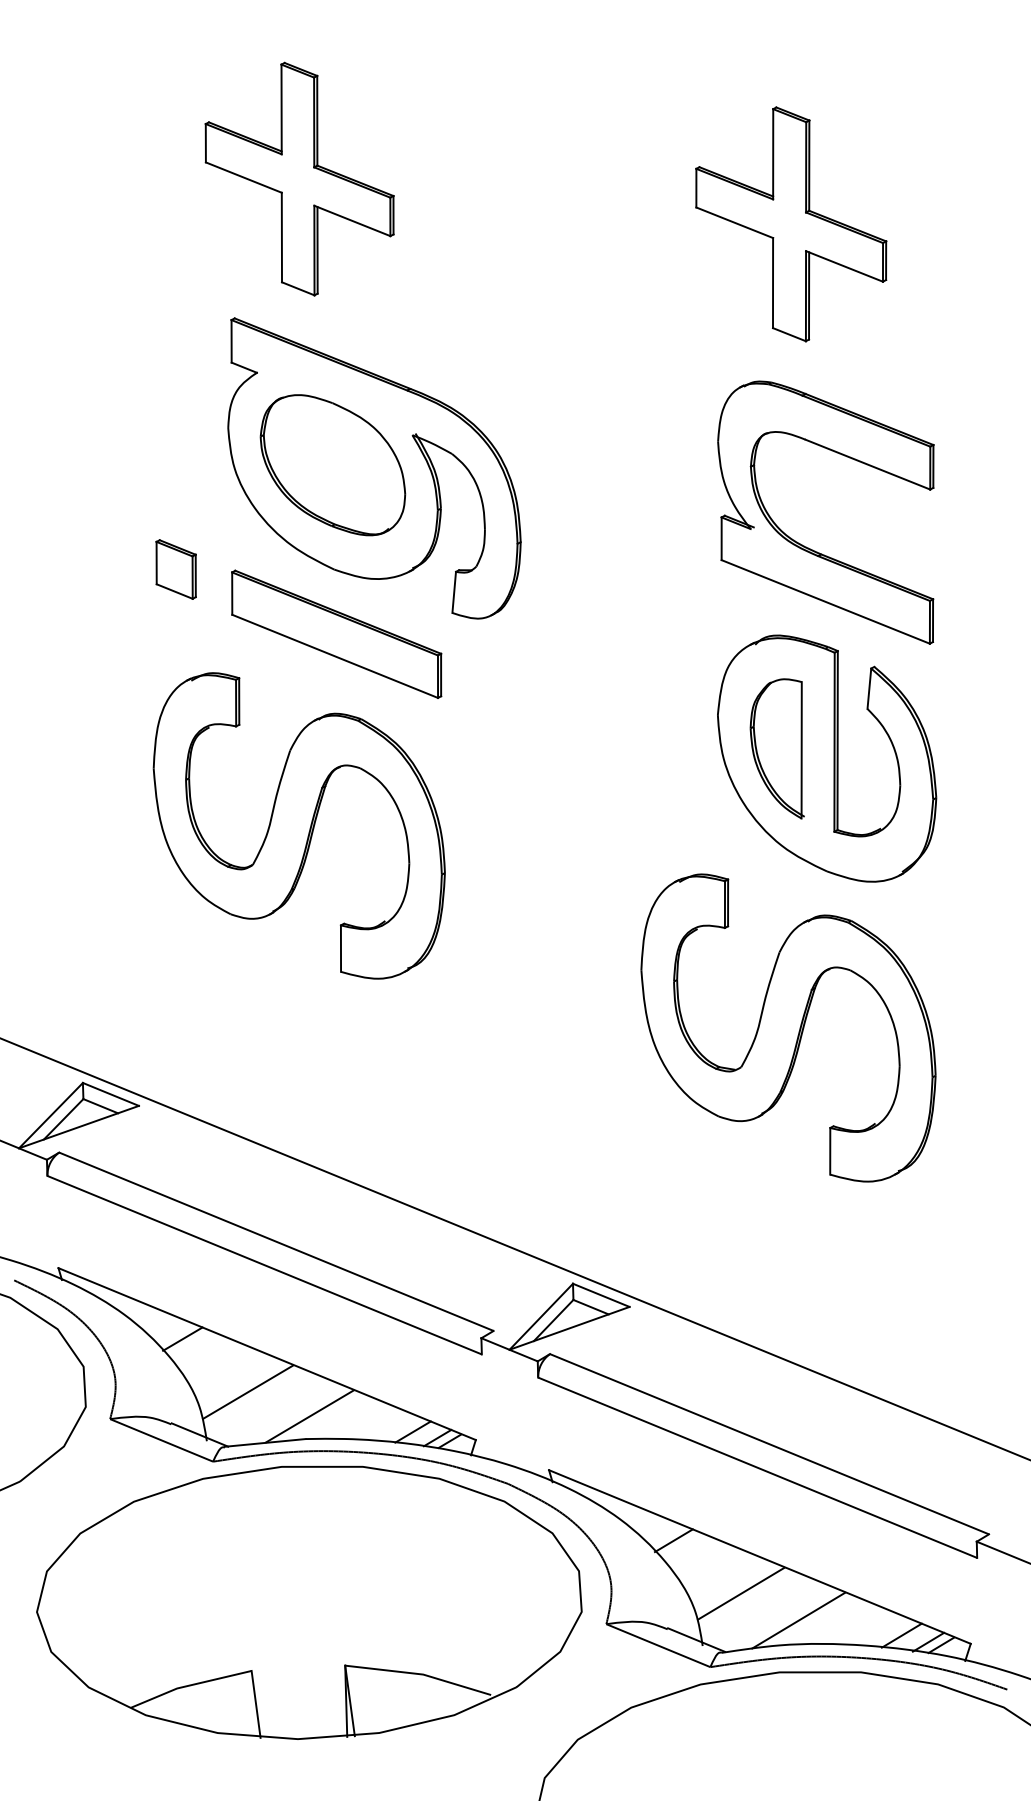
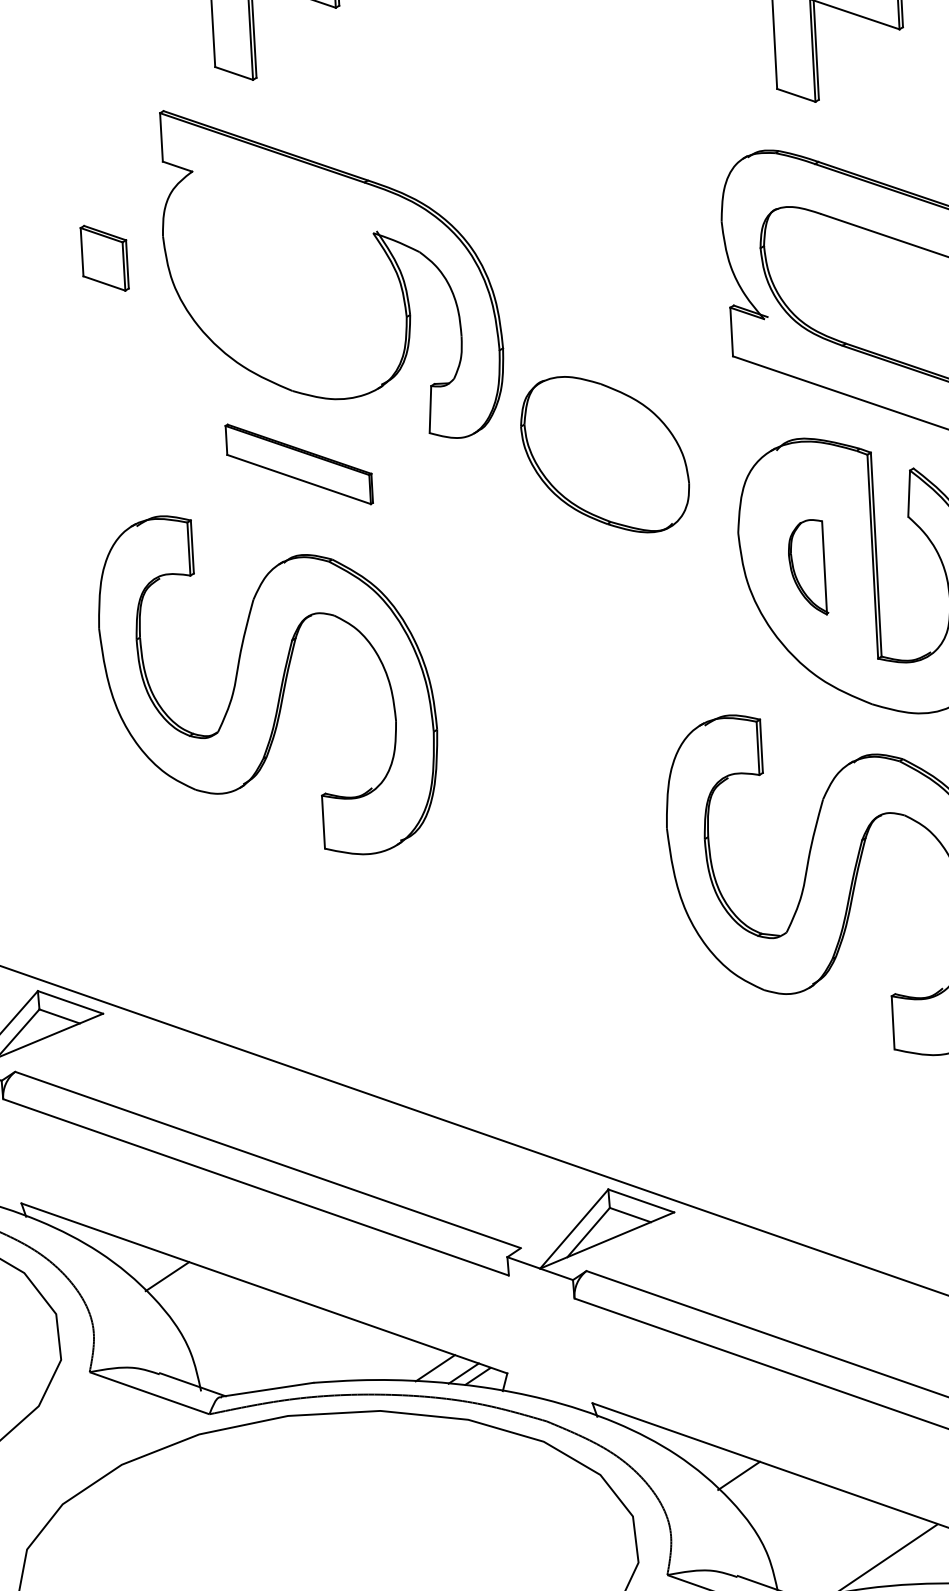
part: (332, 465) -> (604, 455), moved
part: (175, 569) -> (103, 258), moved
part: (336, 633) -> (298, 463), size x0.6
part: (776, 748) -> (807, 567), size x0.6
line: (247, 1392) -> (244, 1333), removed
line: (309, 1416) -> (316, 1356), removed
line: (741, 1593) -> (819, 1531), removed

